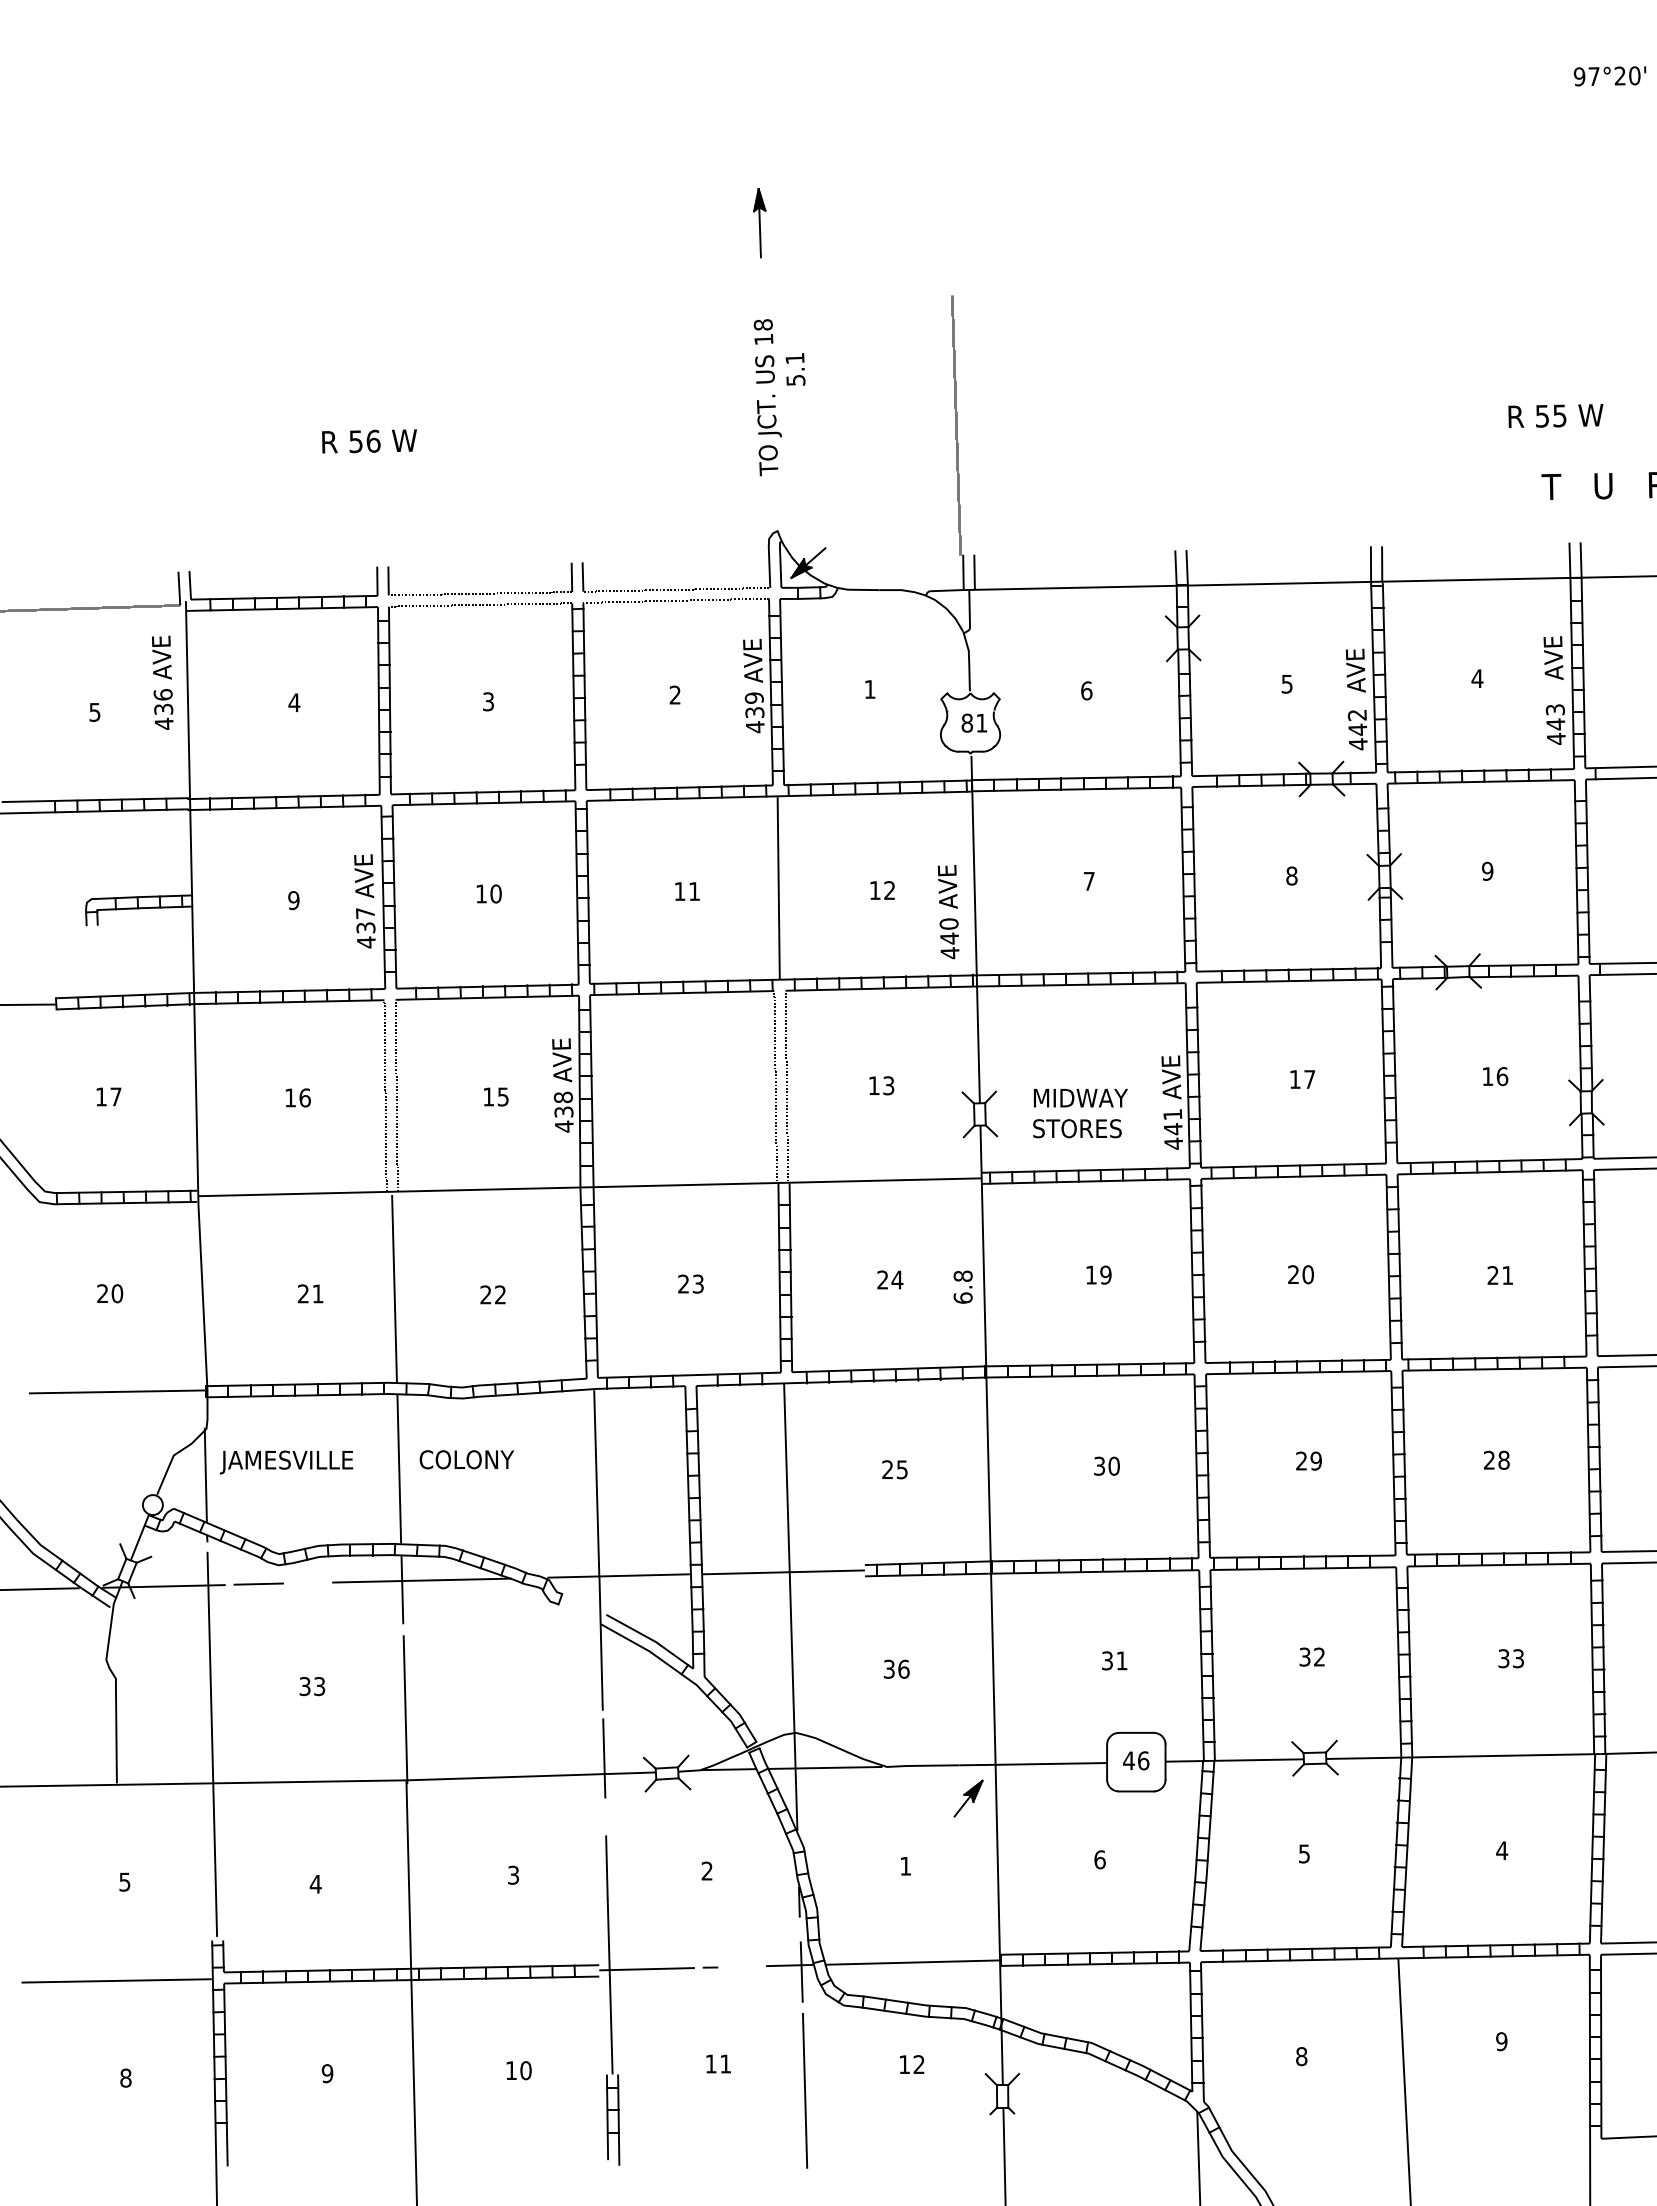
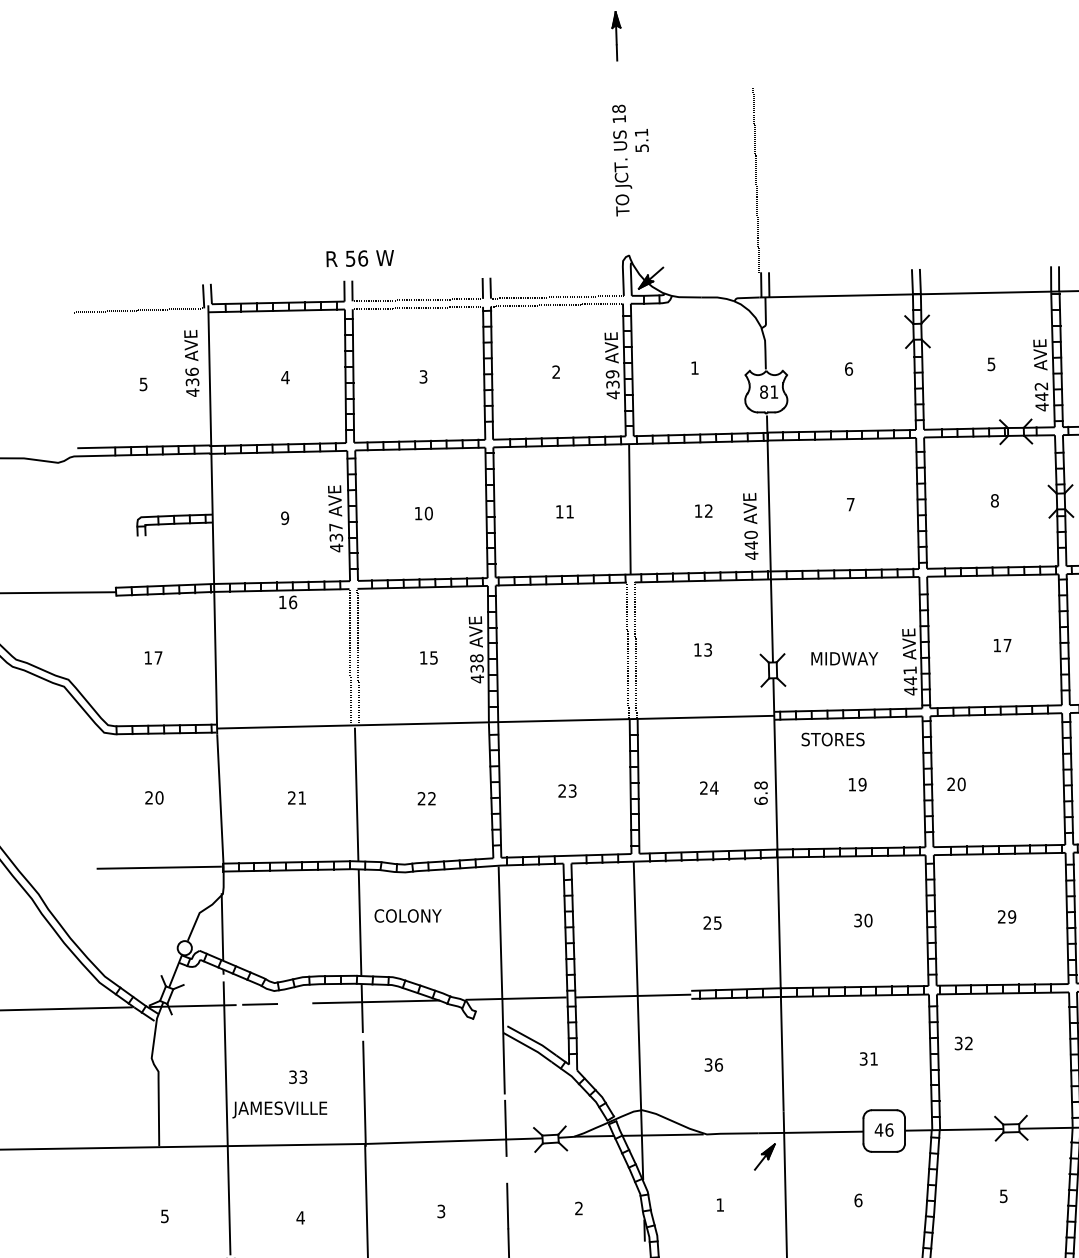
text: (369, 441) -> (360, 258), moved
text: (297, 1097) -> (287, 602), moved
text: (1077, 1128) -> (833, 739), moved
text: (1300, 1274) -> (956, 784), moved
text: (286, 1462) -> (279, 1109), moved
text: (1311, 1656) -> (963, 1043), moved

